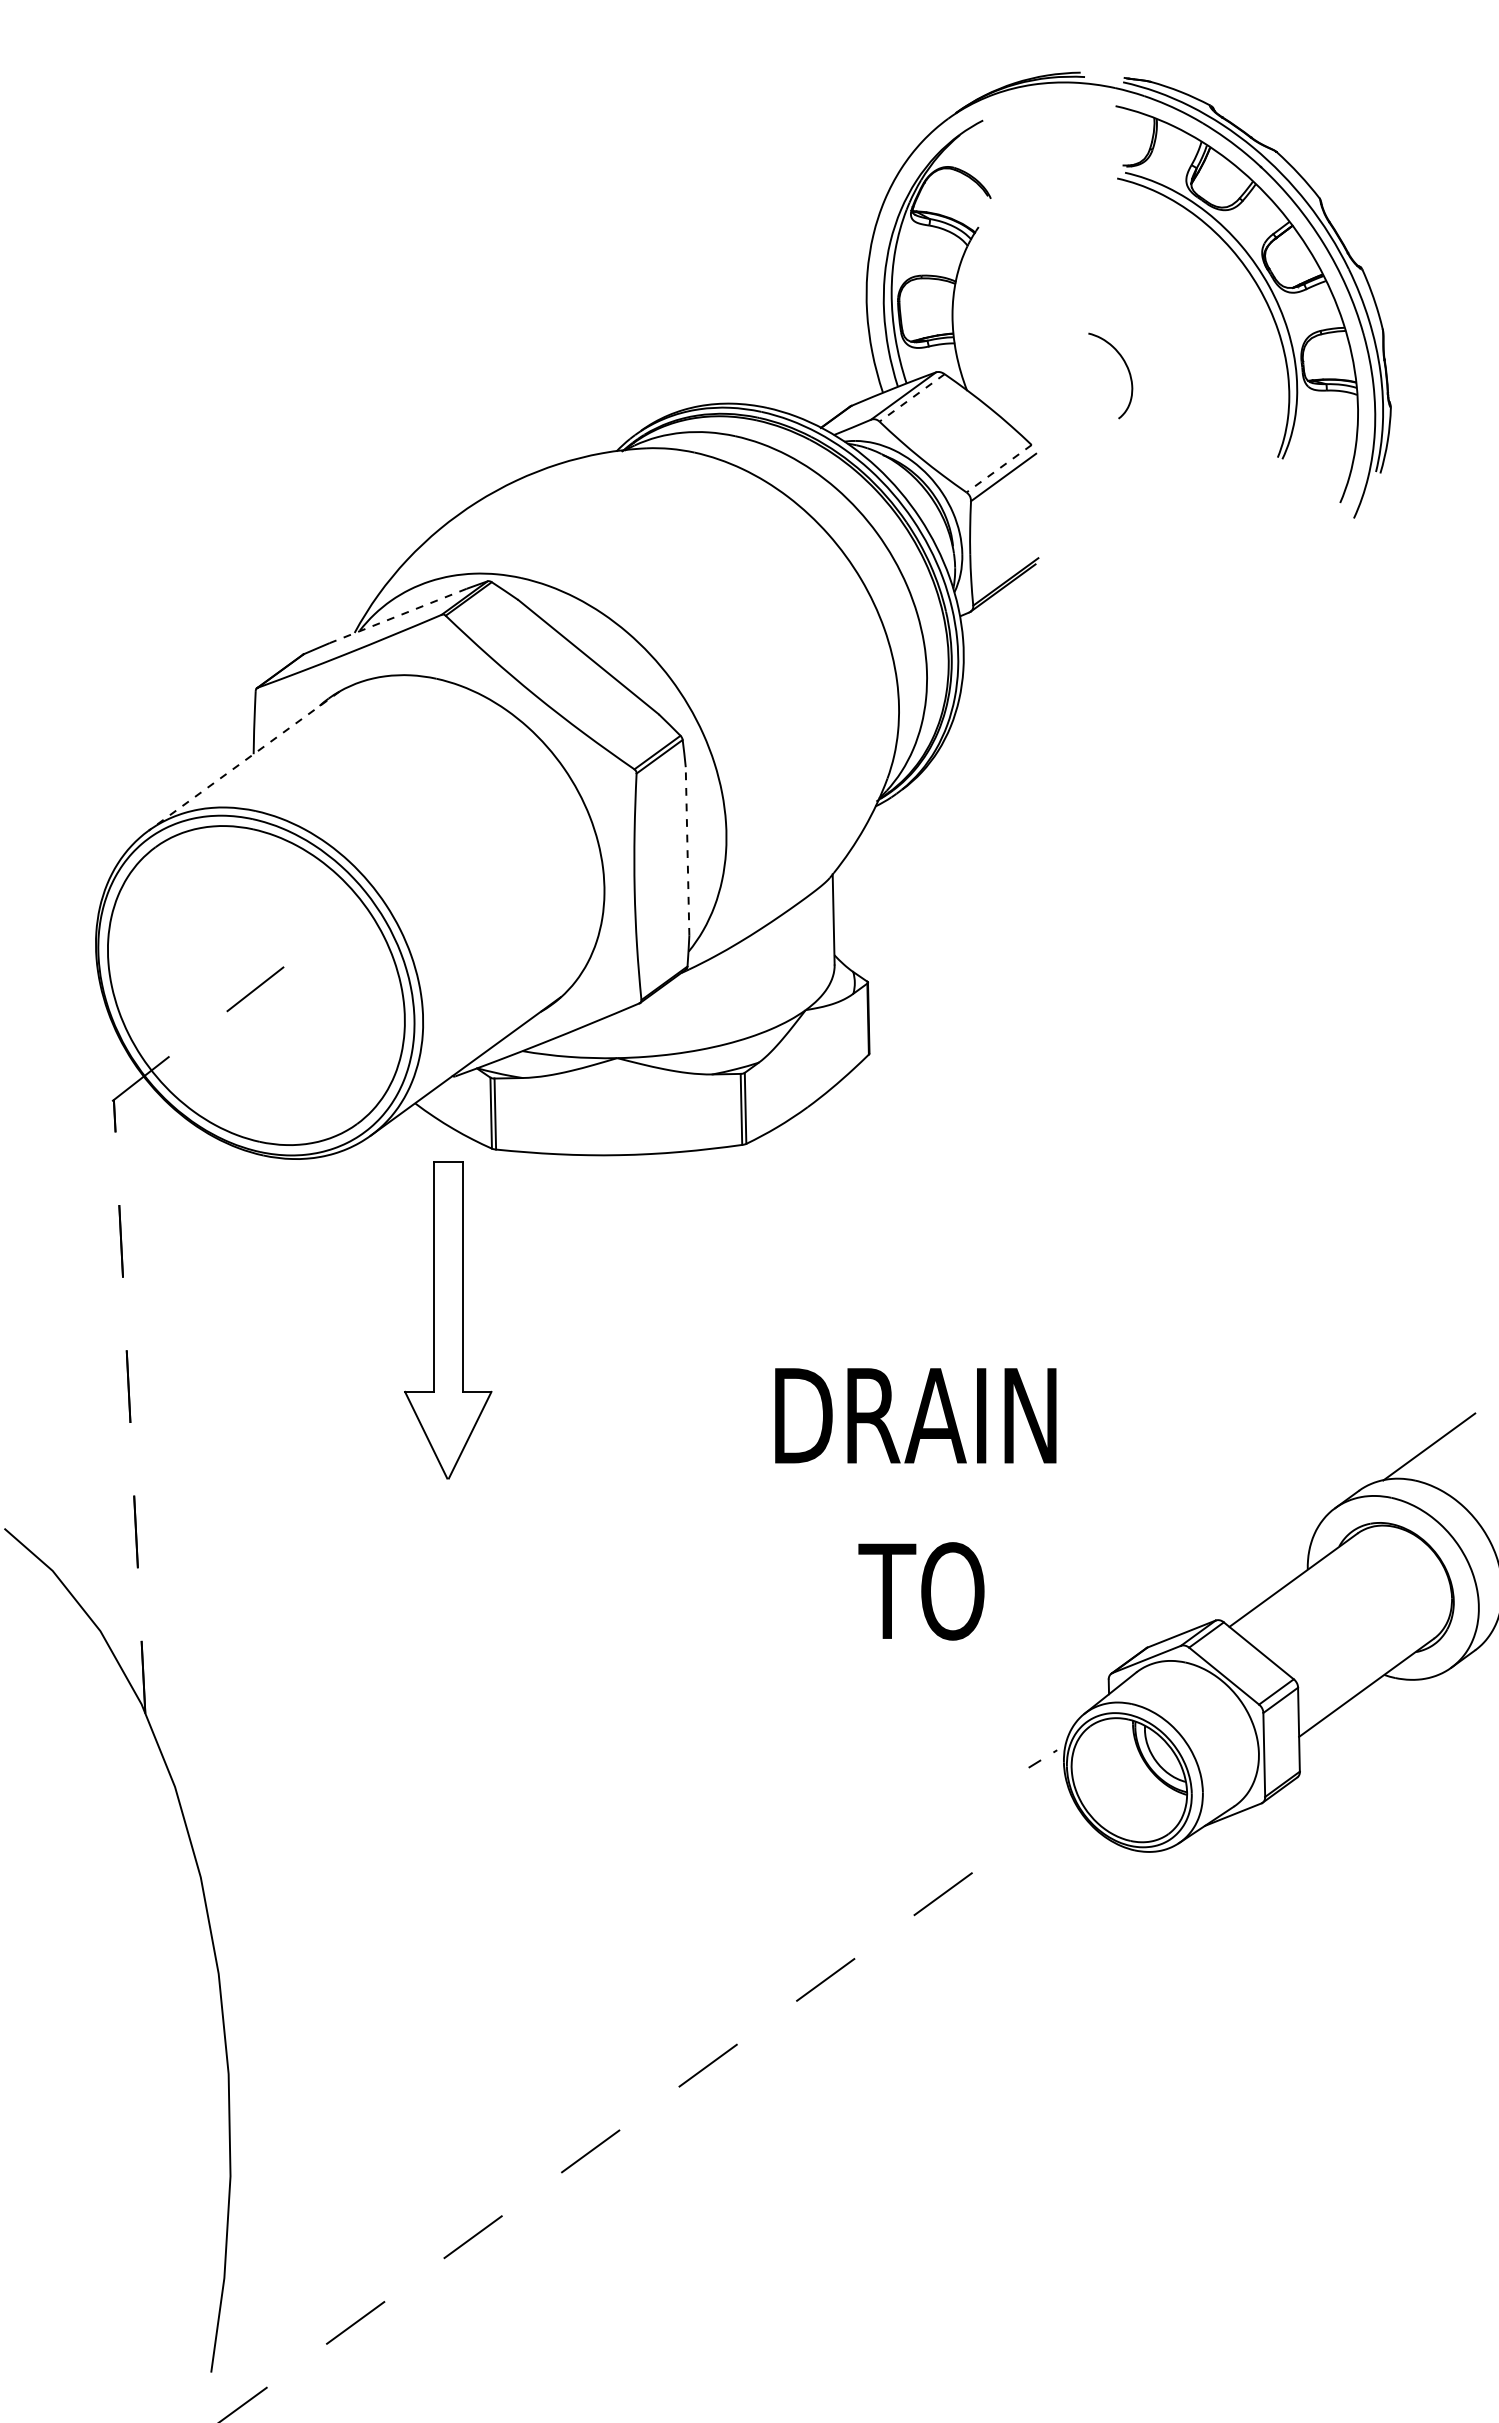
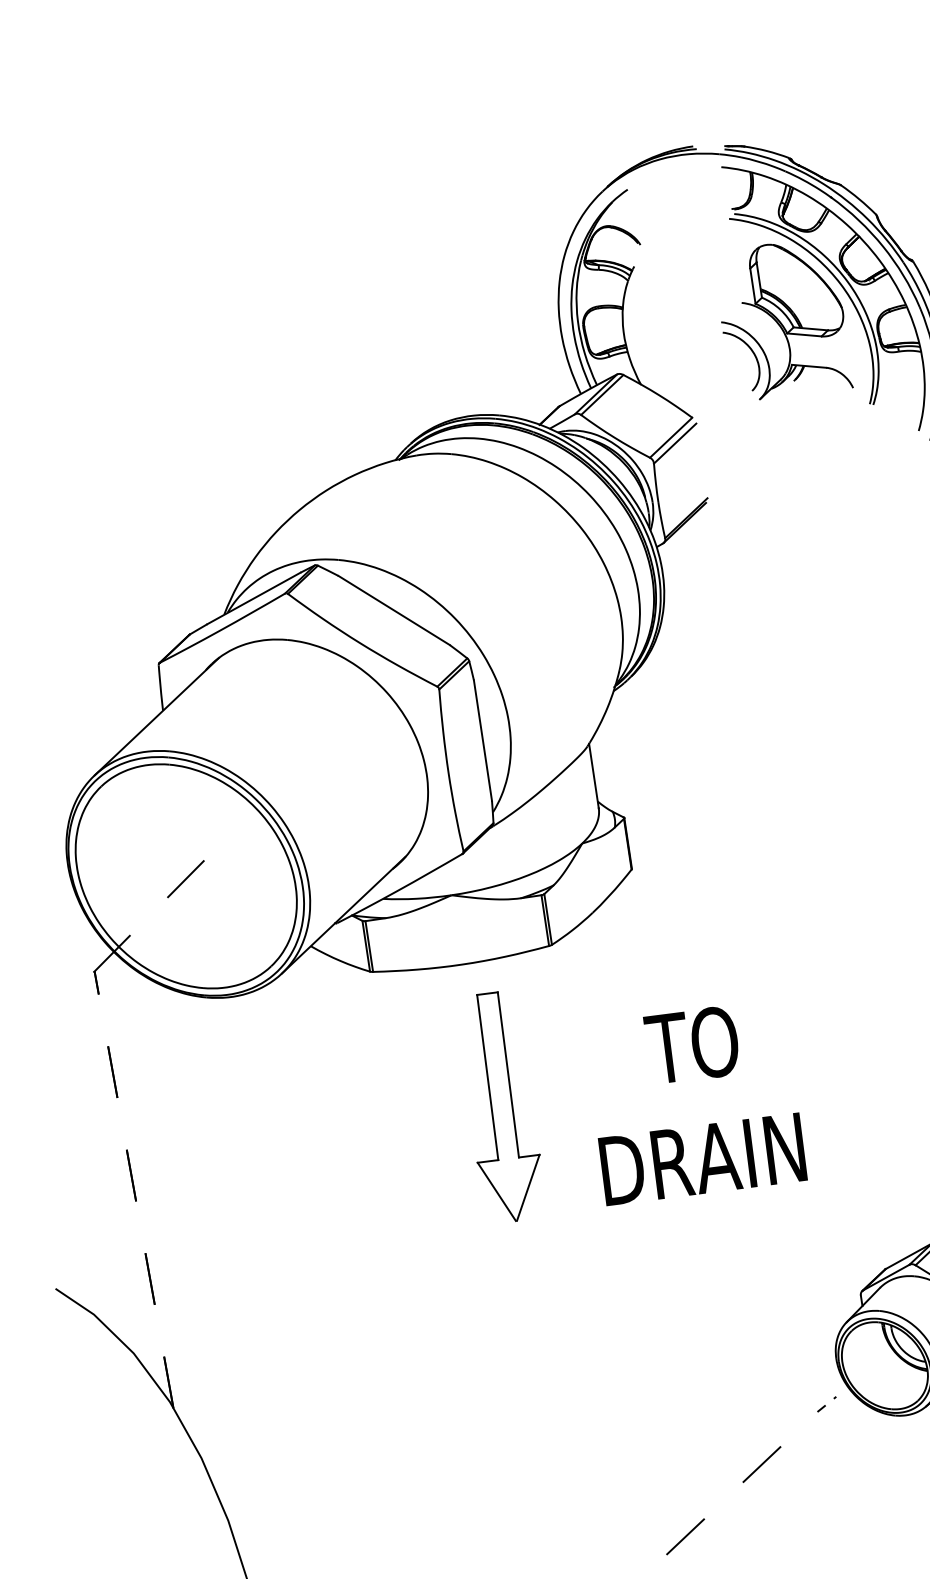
part: (1173, 326) -> (783, 319), added
line: (911, 398) -> (601, 395), dashed -> solid
line: (998, 469) -> (670, 438), dashed -> solid
line: (398, 615) -> (254, 598), dashed -> solid
line: (243, 761) -> (156, 716), dashed -> solid
line: (687, 850) -> (482, 739), dashed -> solid
part: (448, 1320) -> (502, 1107), moved
text: (915, 1415) -> (702, 1159), moved
text: (921, 1591) -> (692, 1045), moved
line: (1040, 1759) -> (825, 1404), moved

